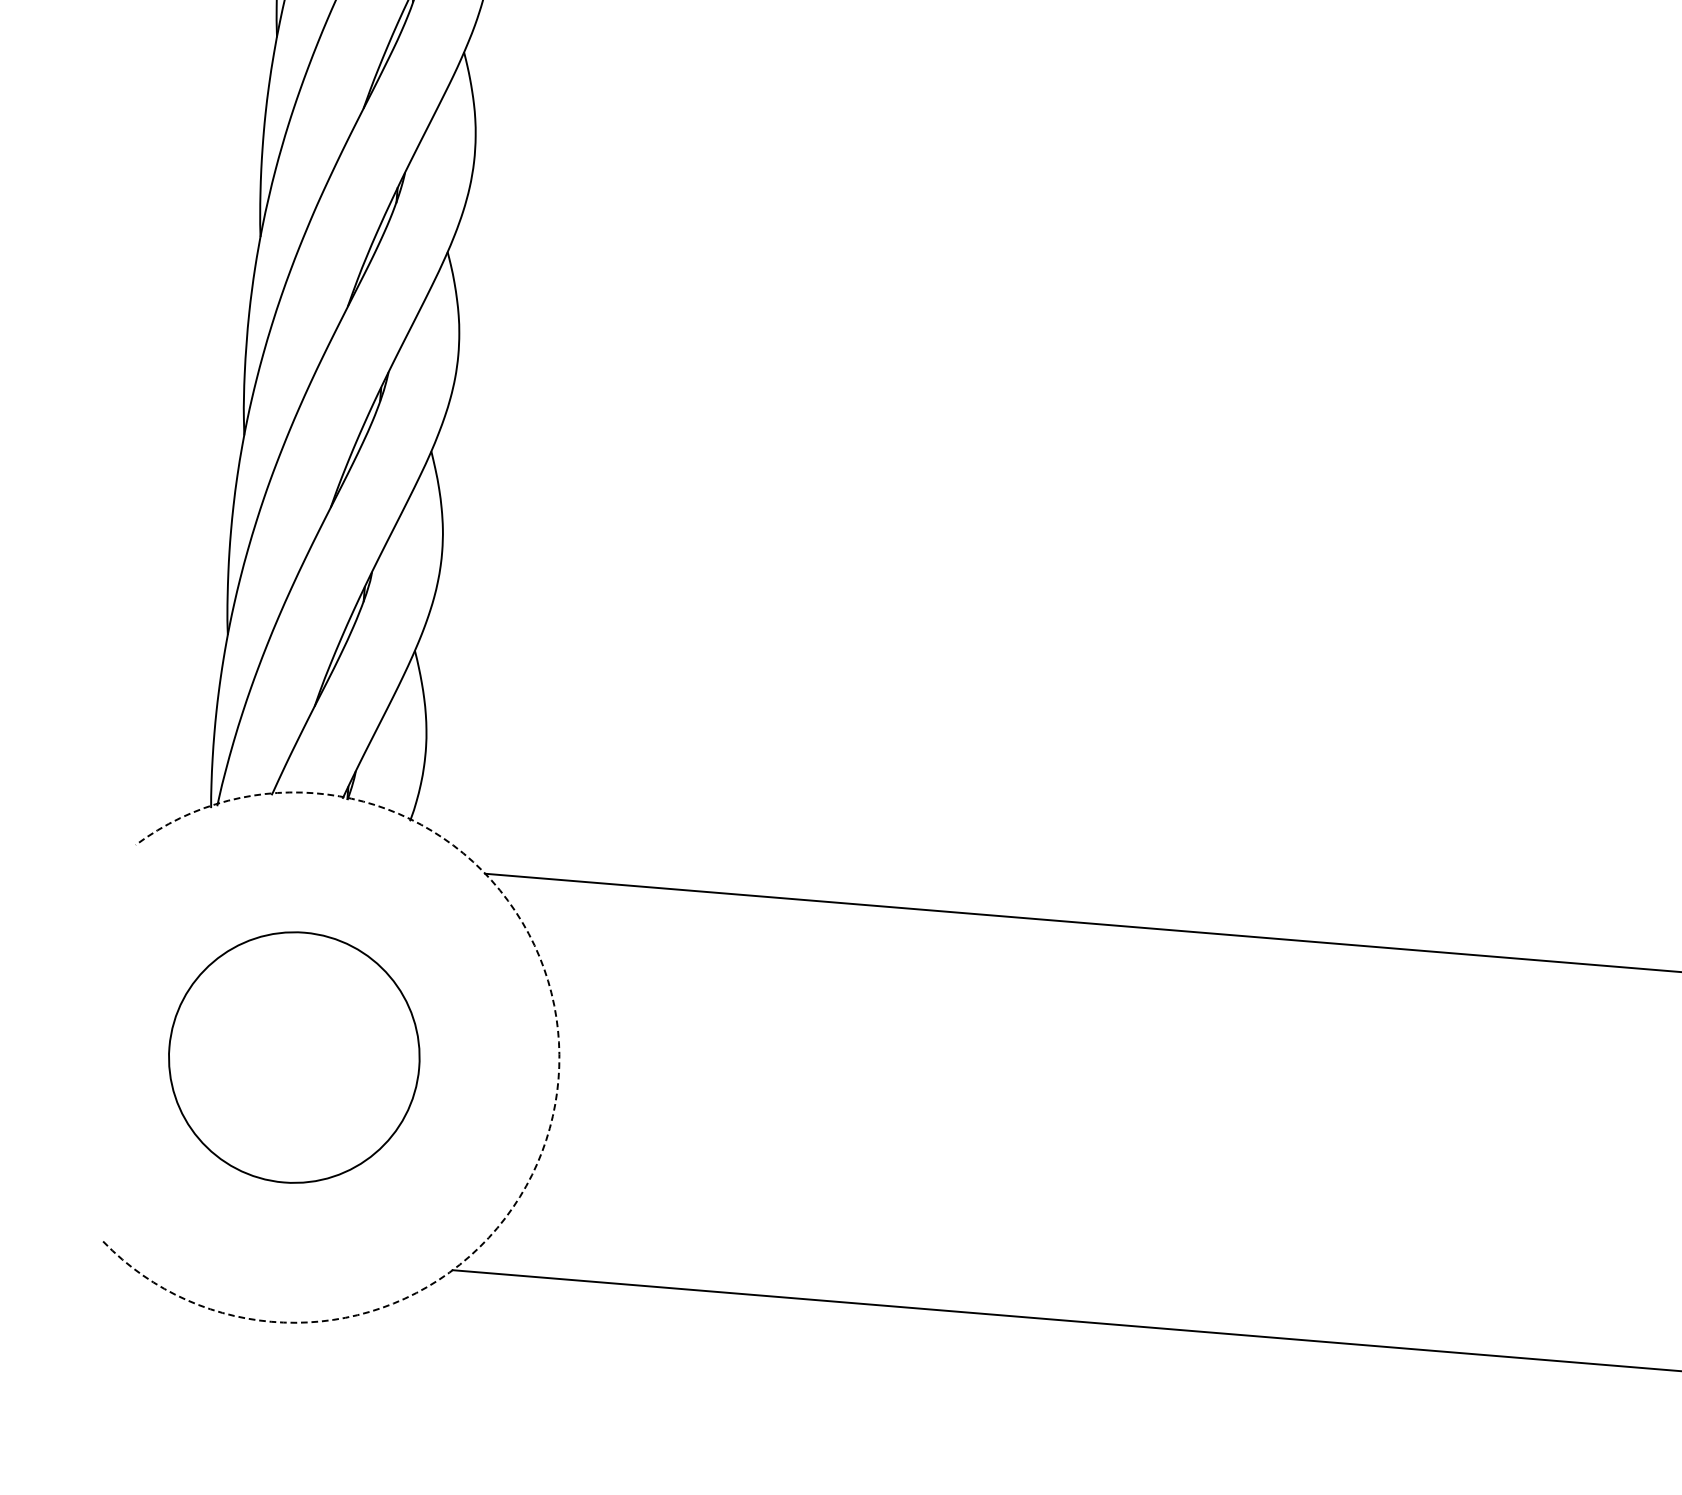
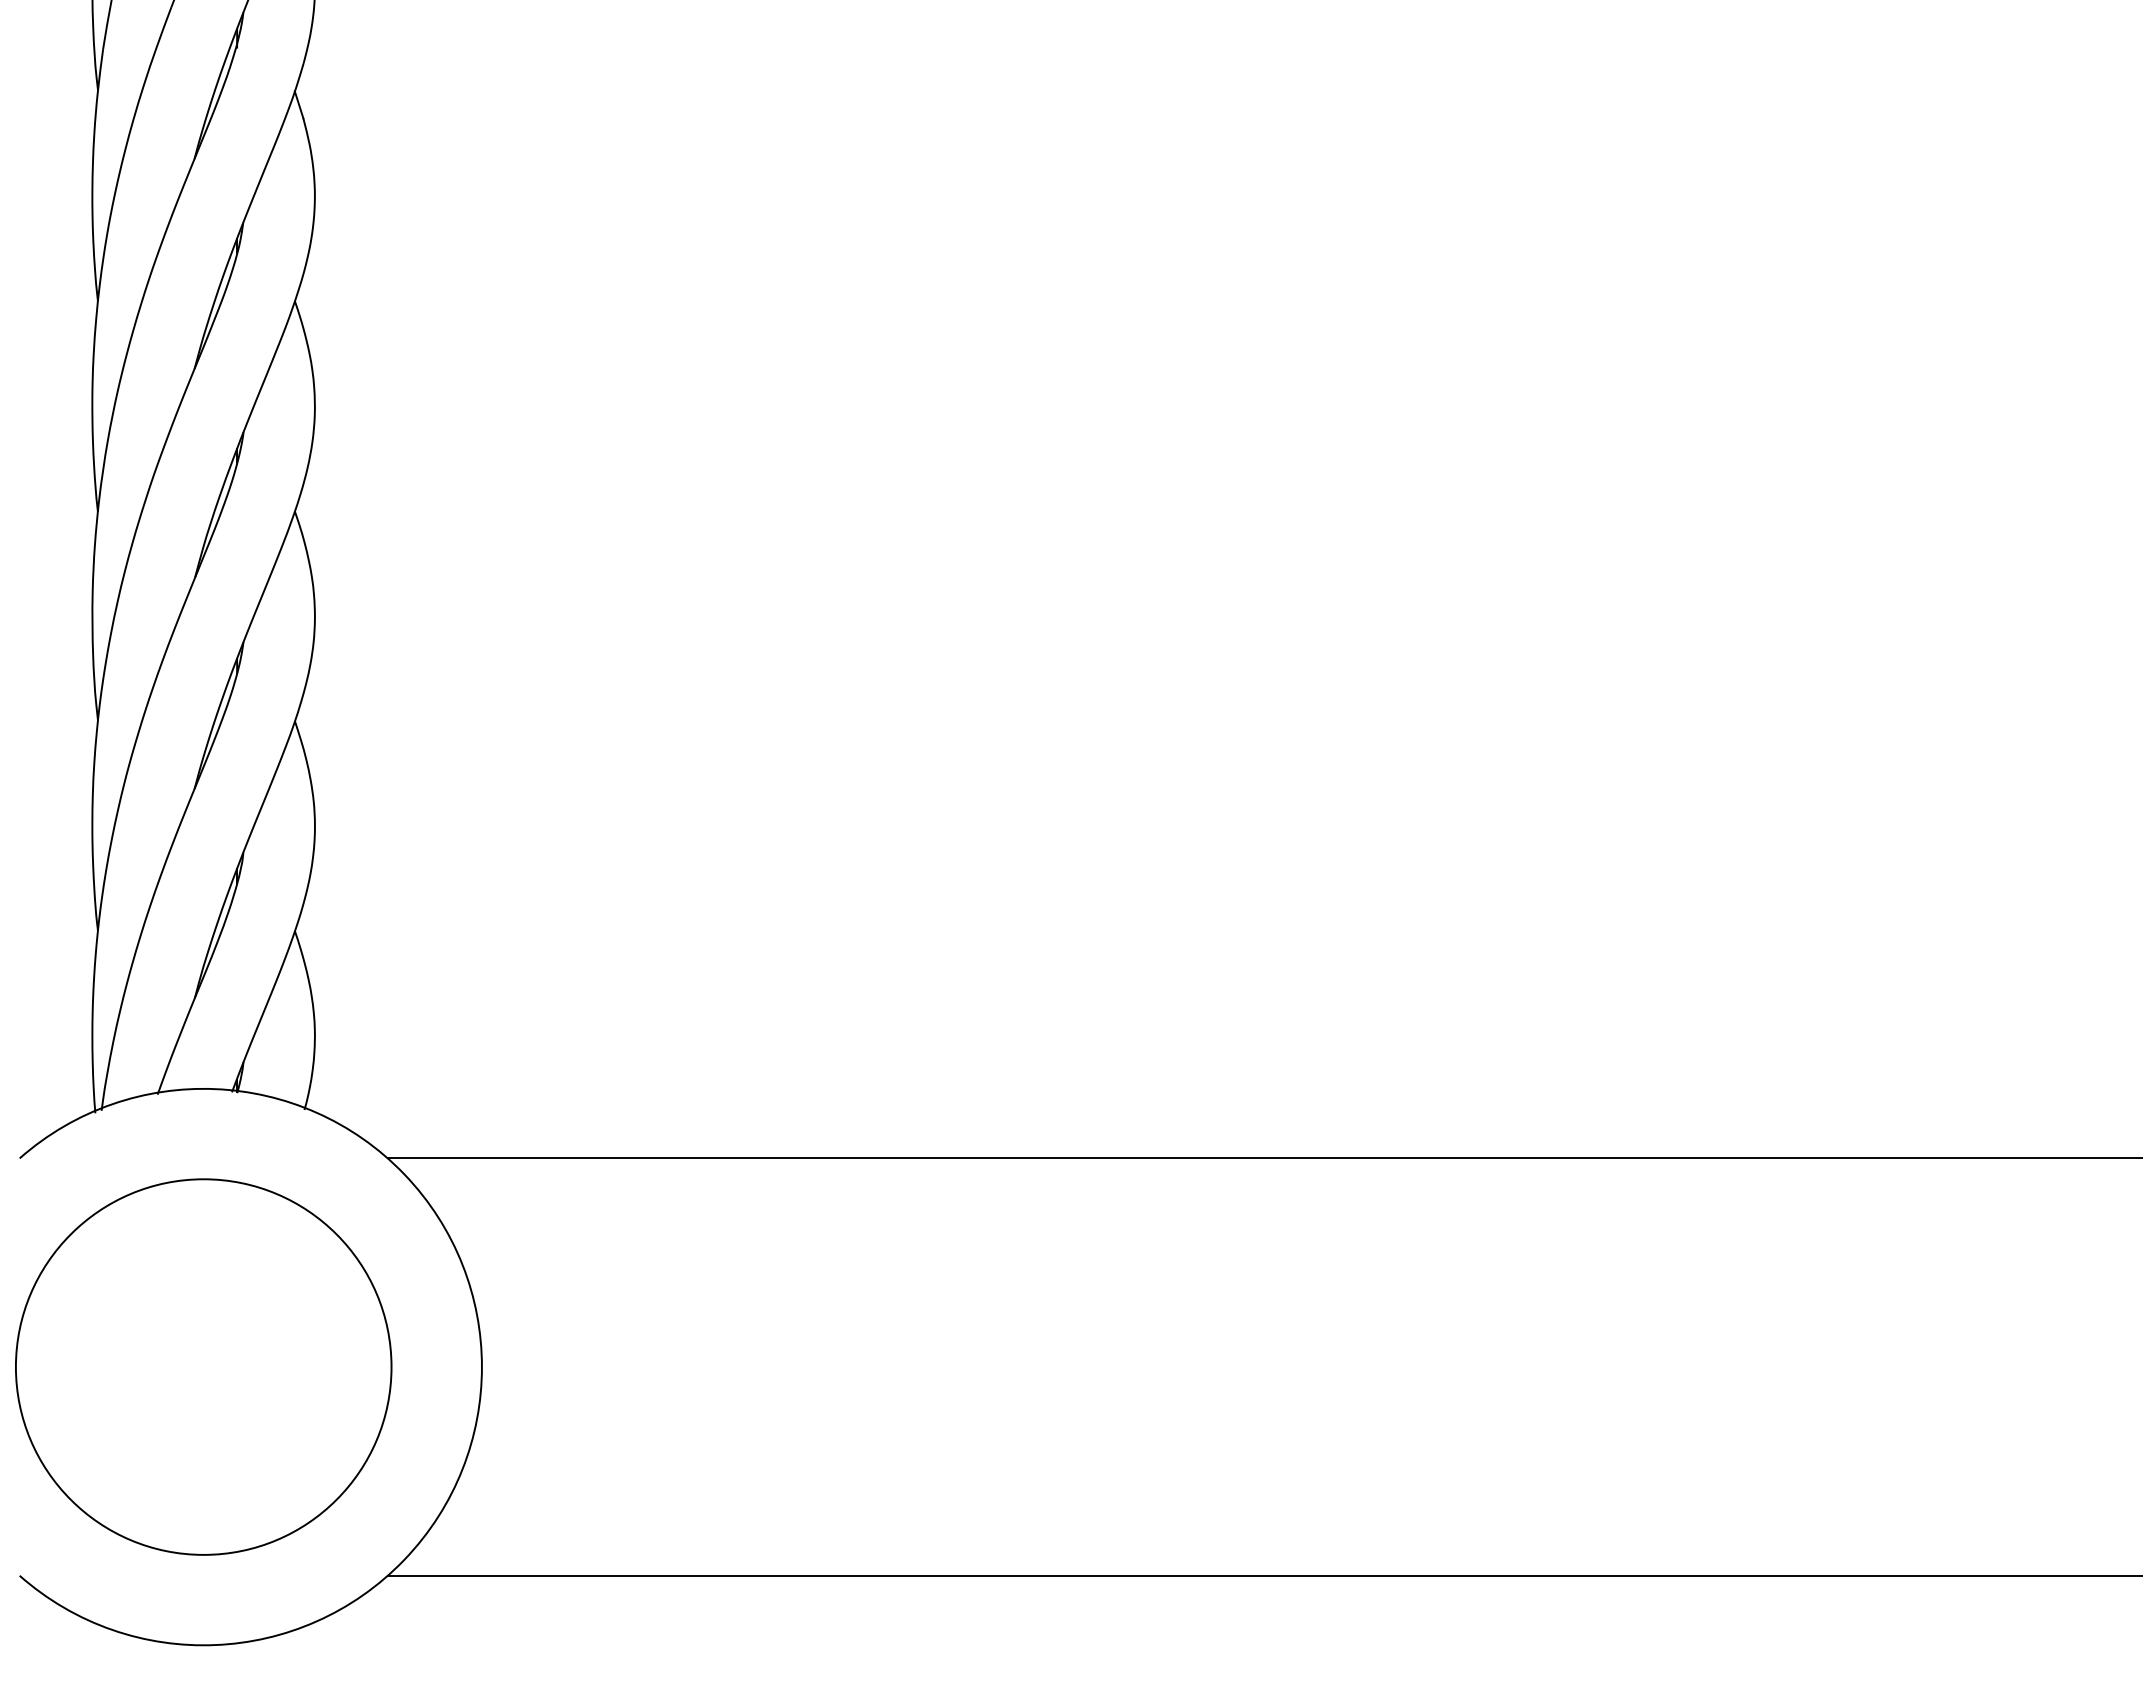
circle: (294, 1057) -> (203, 1366), size x1.43
arc: (558, 1079) -> (481, 1367), dashed -> solid

